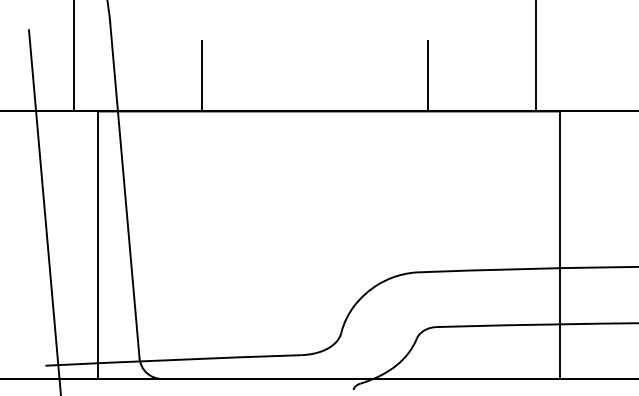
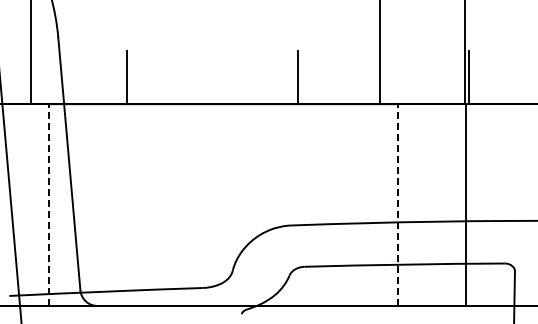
line: (98, 245) -> (49, 205), solid -> dashed
line: (559, 245) -> (397, 205), solid -> dashed

